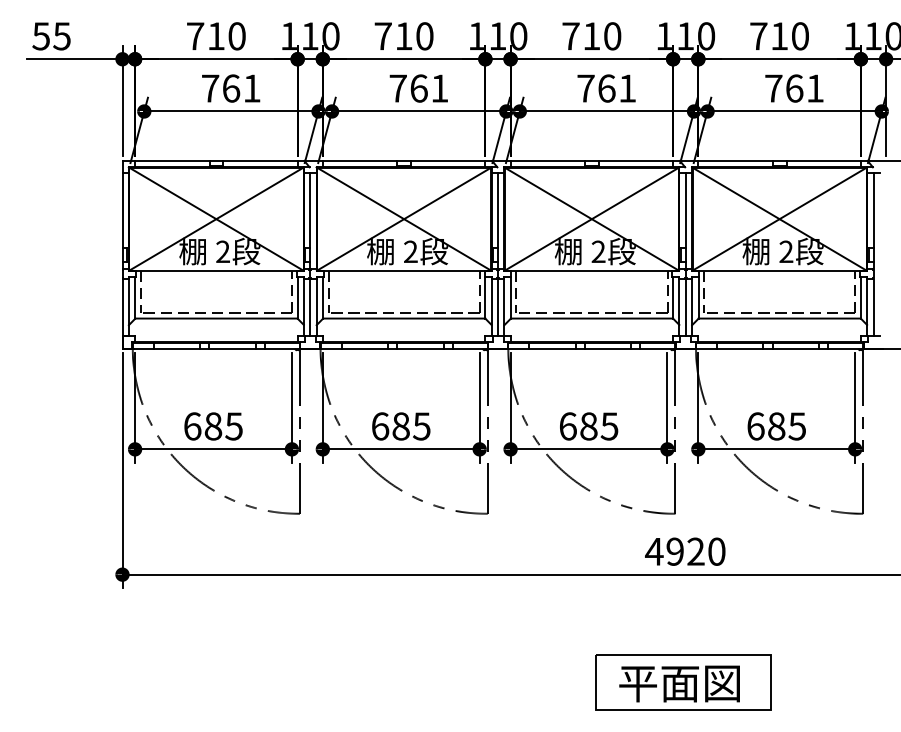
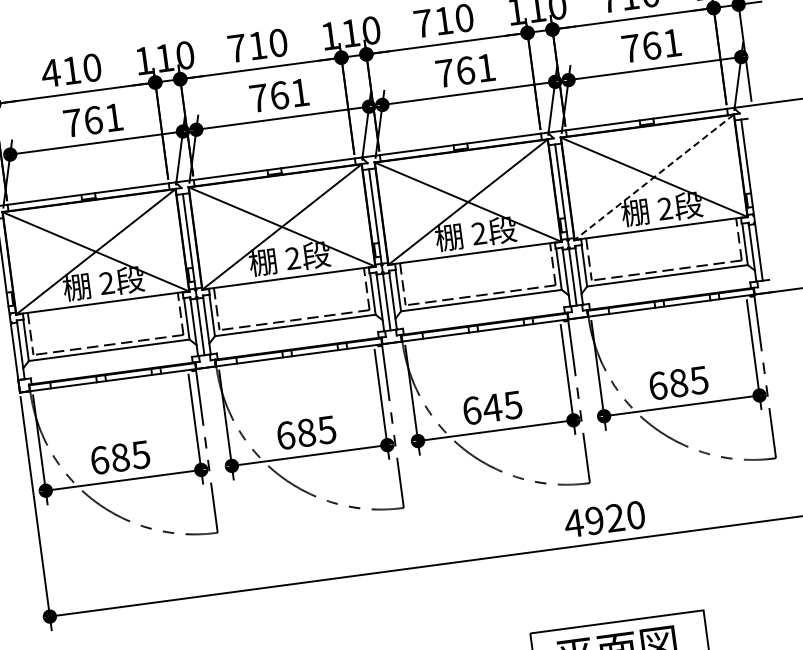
text: (195, 36) -> (51, 73), 710 -> 410
line: (779, 219) -> (654, 177), solid -> dashed
text: (588, 426) -> (492, 408), 685 -> 645

